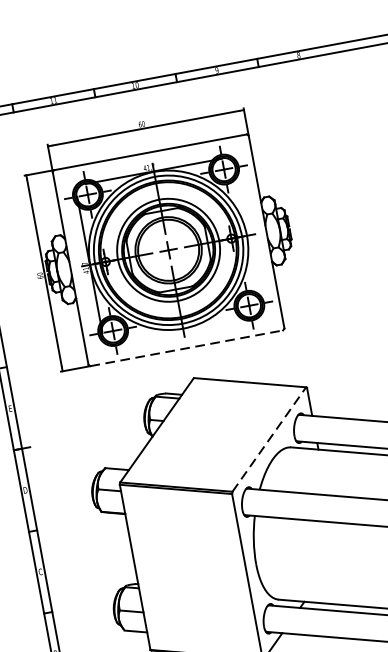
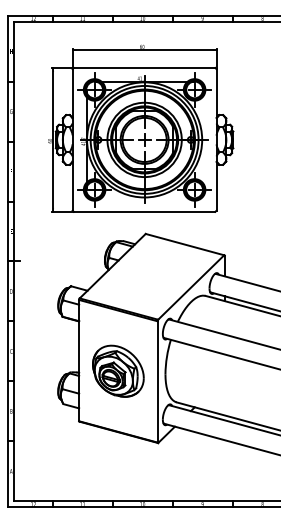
line: (186, 347) -> (144, 211), dashed -> solid
line: (269, 439) -> (191, 287), dashed -> solid
part: (191, 570) -> (118, 370), added

